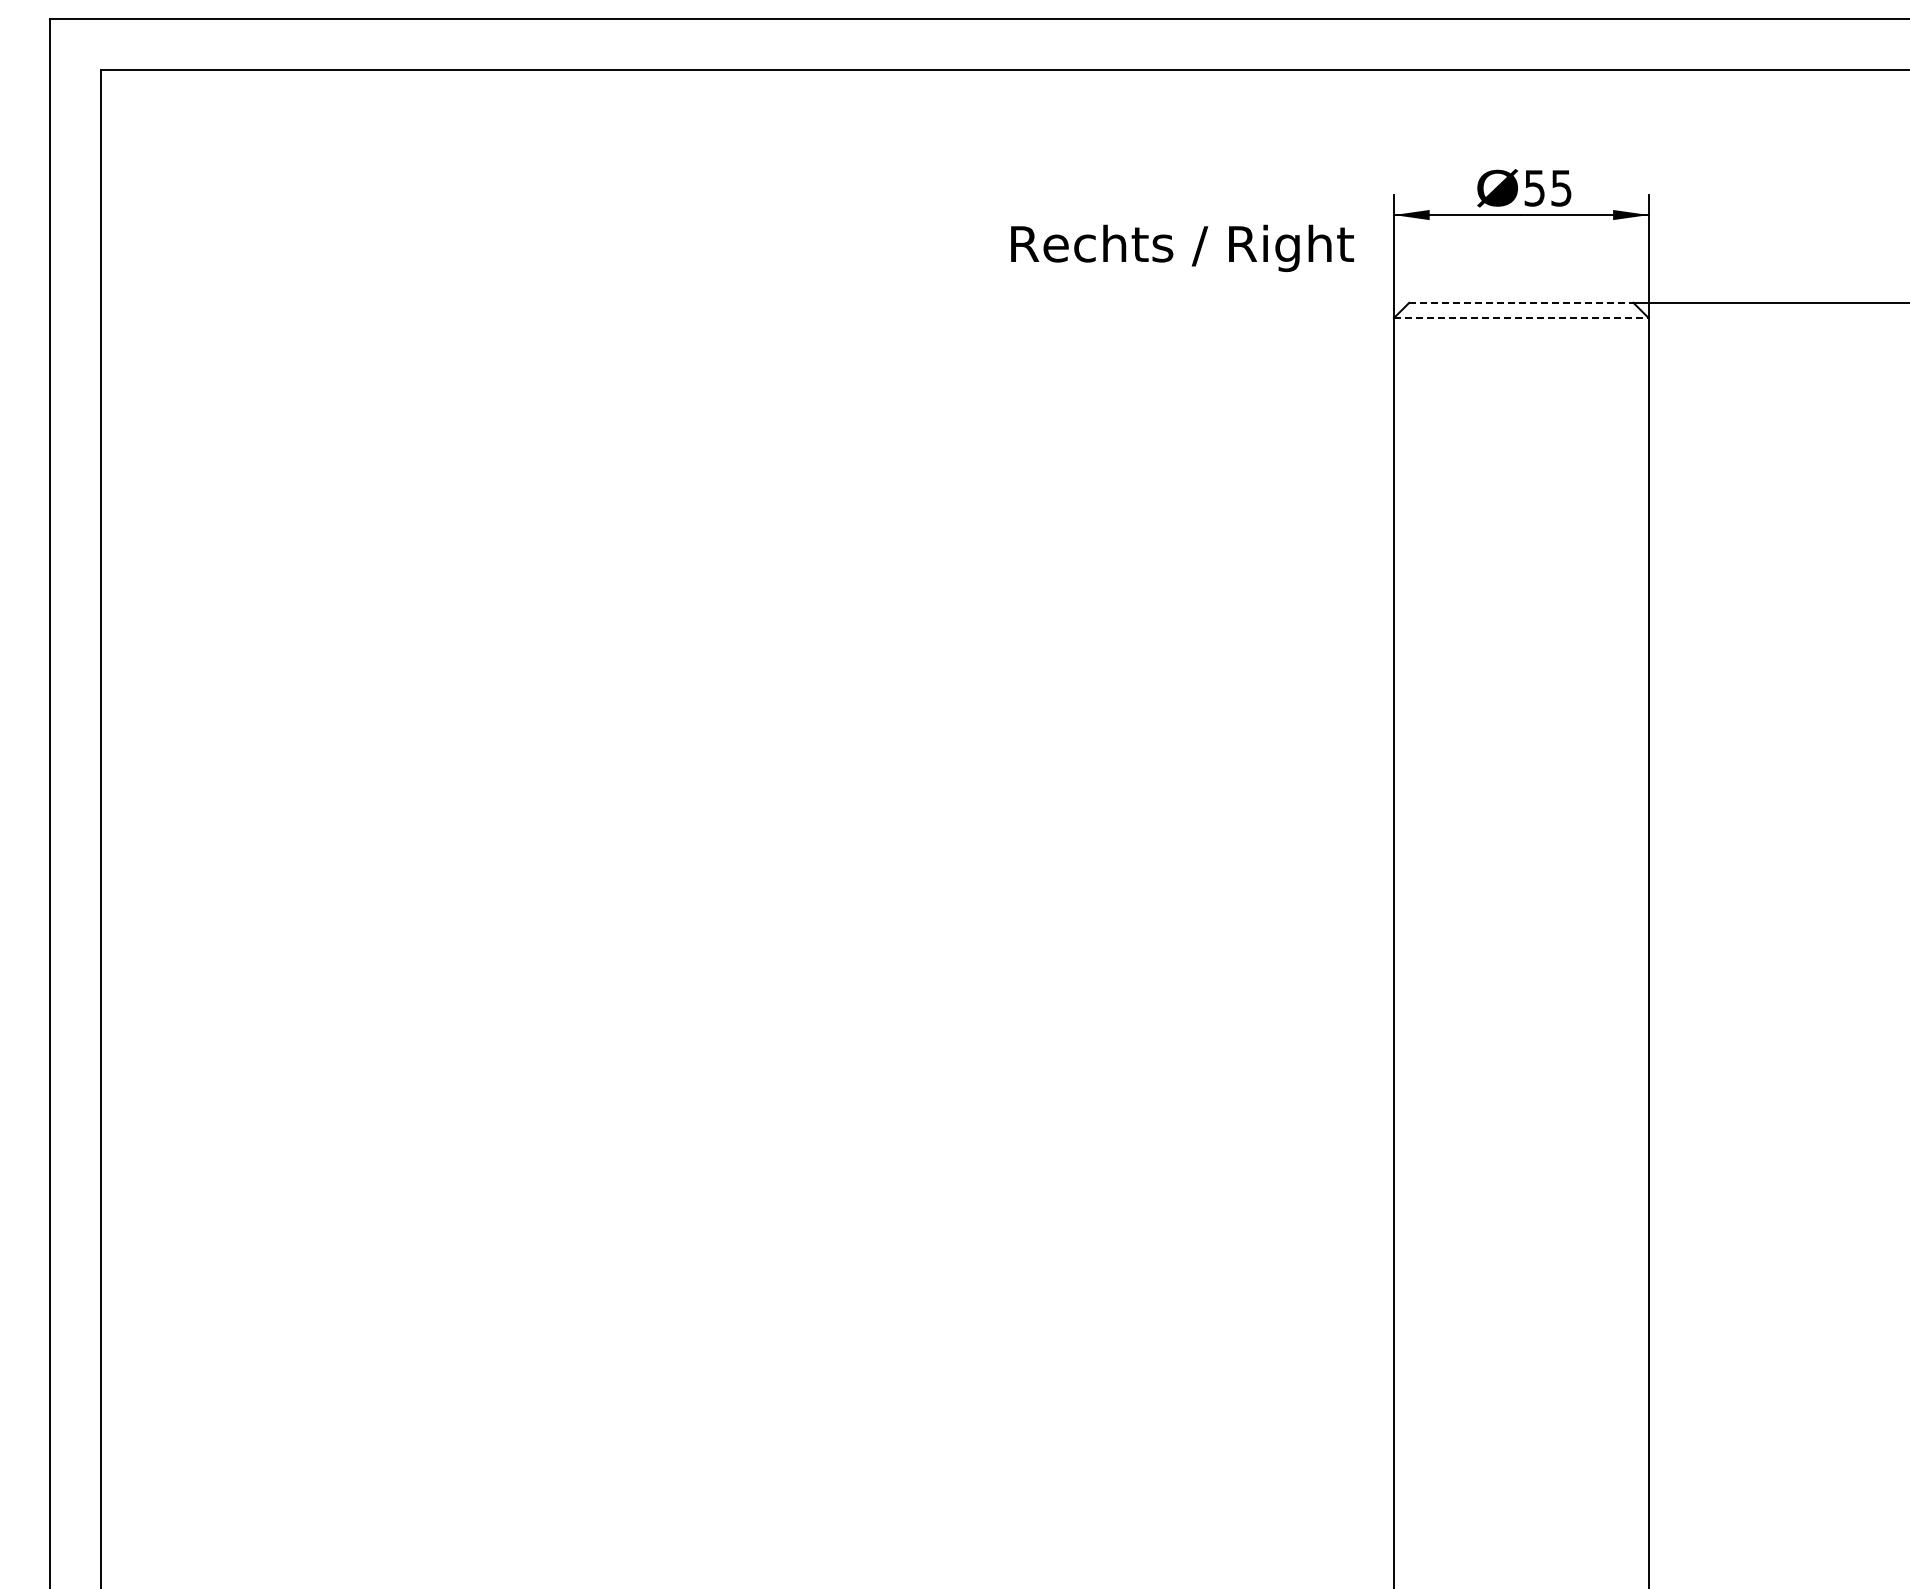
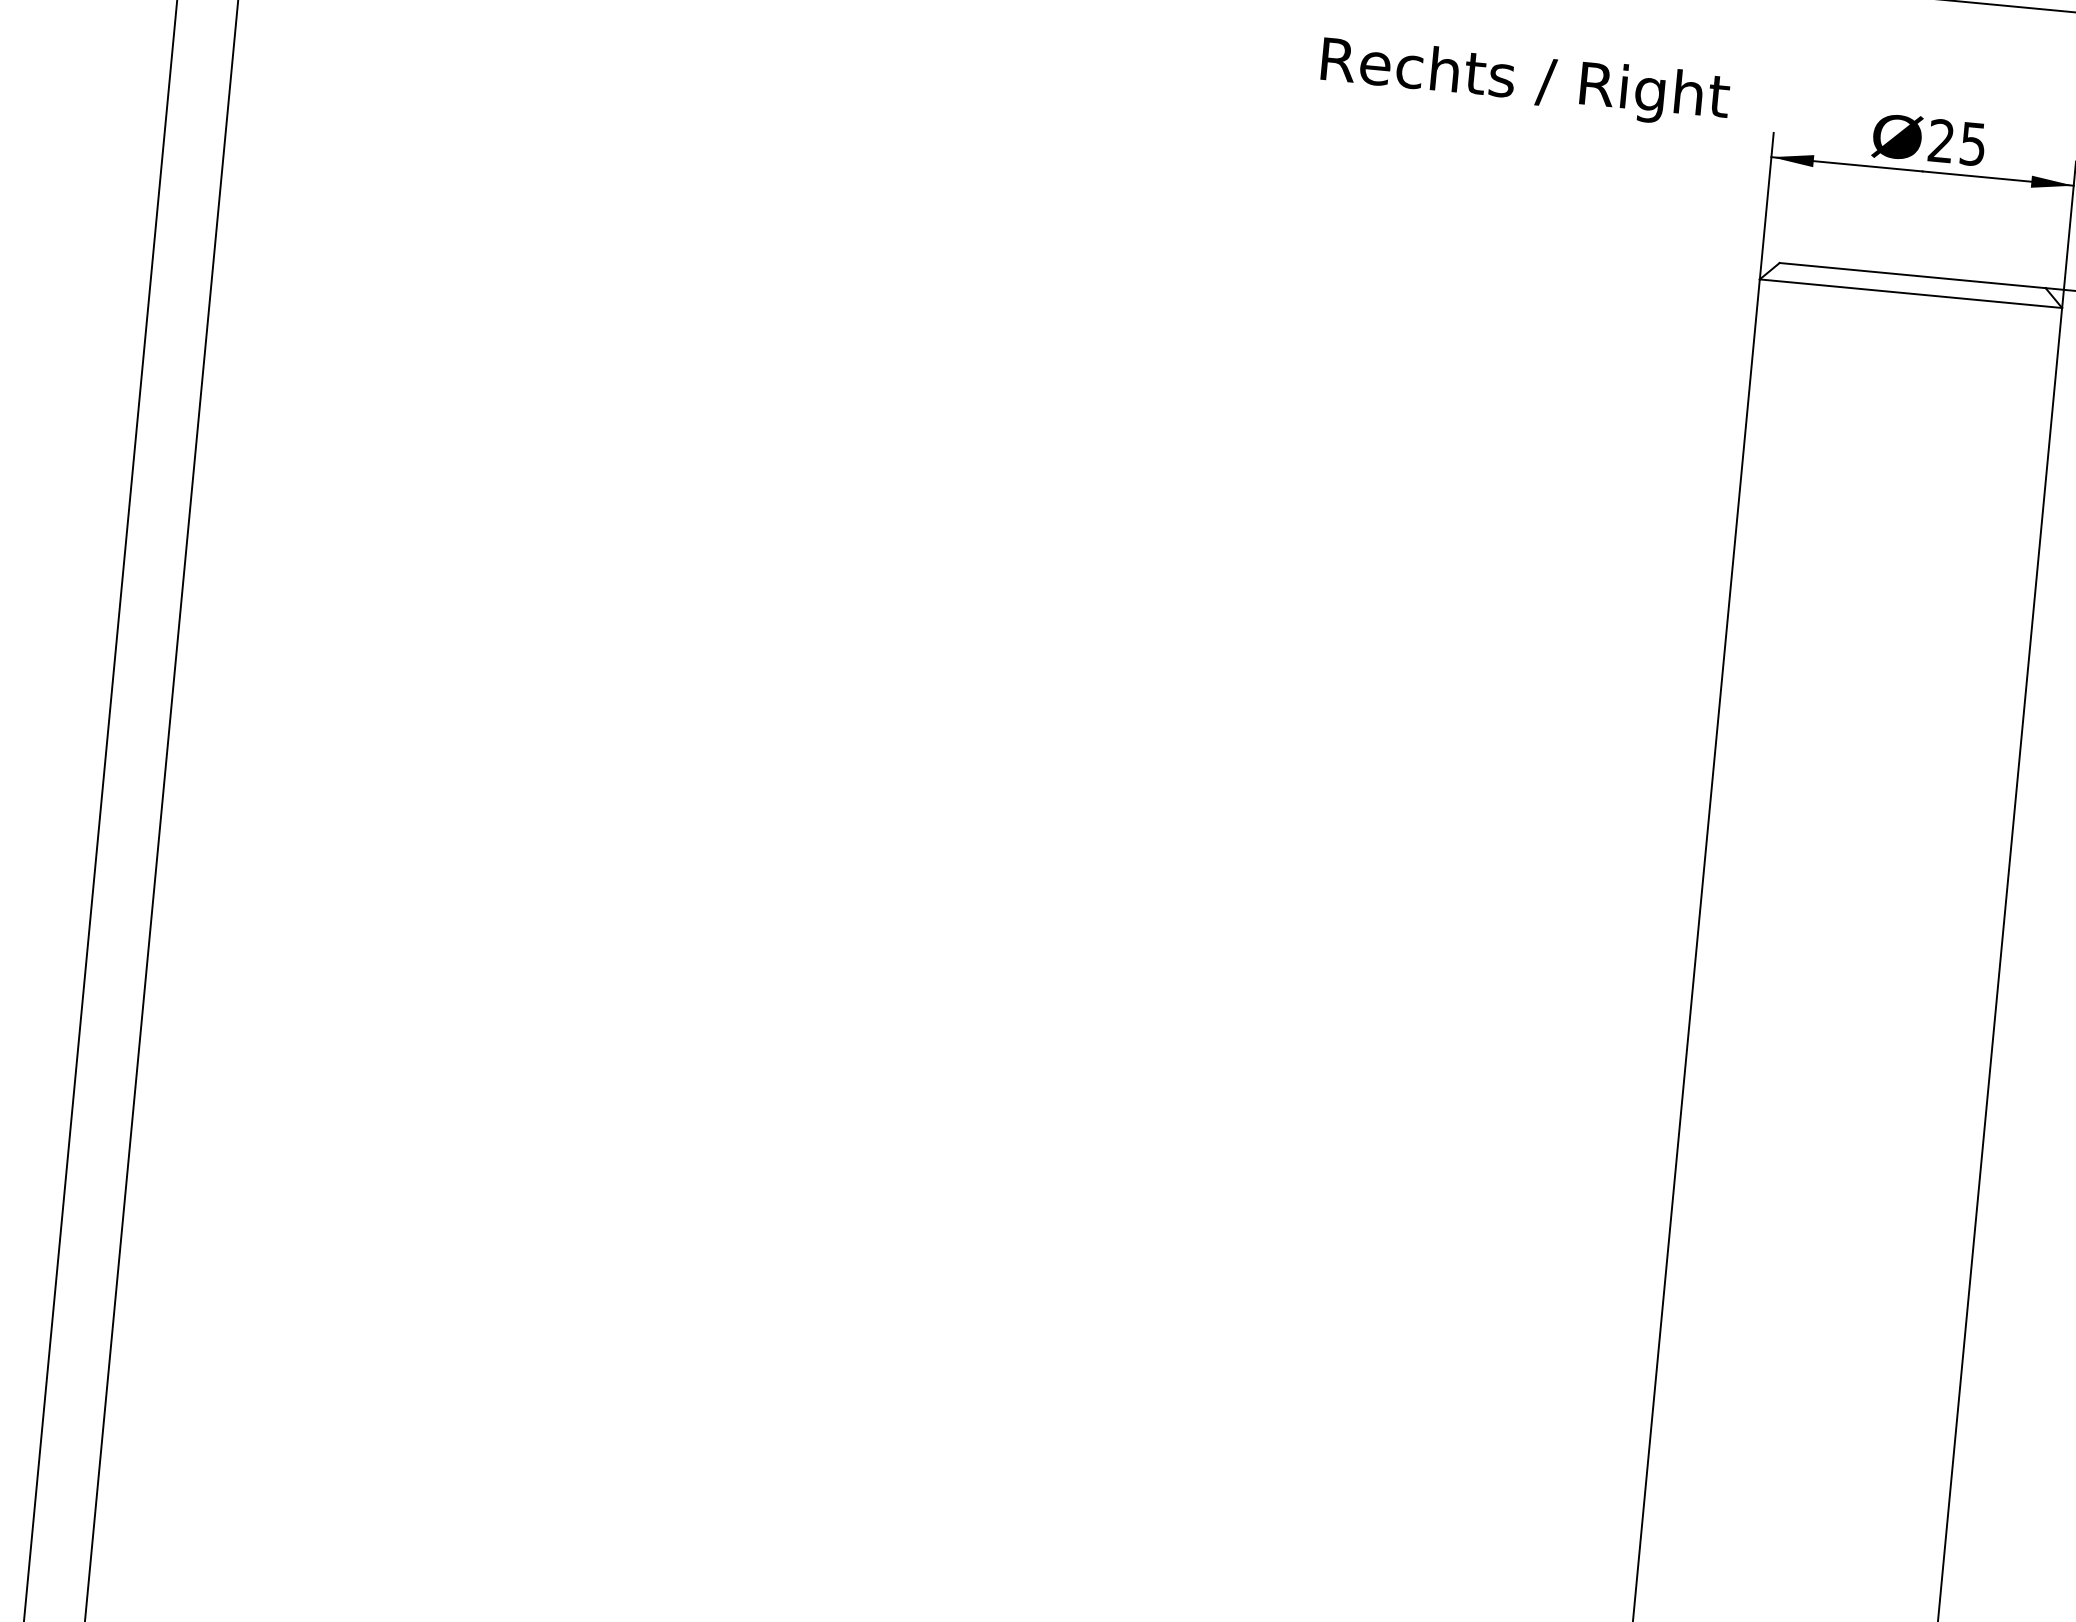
text: (1534, 187) -> (1941, 140), 55 -> 25
text: (1182, 247) -> (1525, 81), moved
line: (1521, 302) -> (1912, 275), dashed -> solid
line: (1521, 318) -> (1911, 294), dashed -> solid

